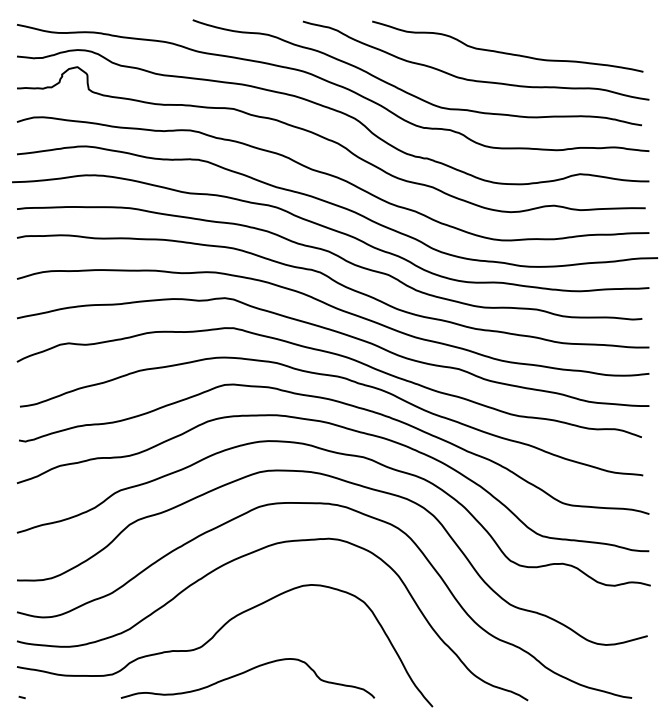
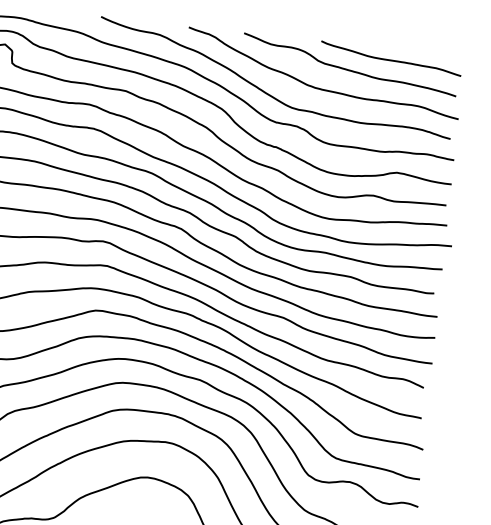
curve: (557, 34) -> (390, 59), added

